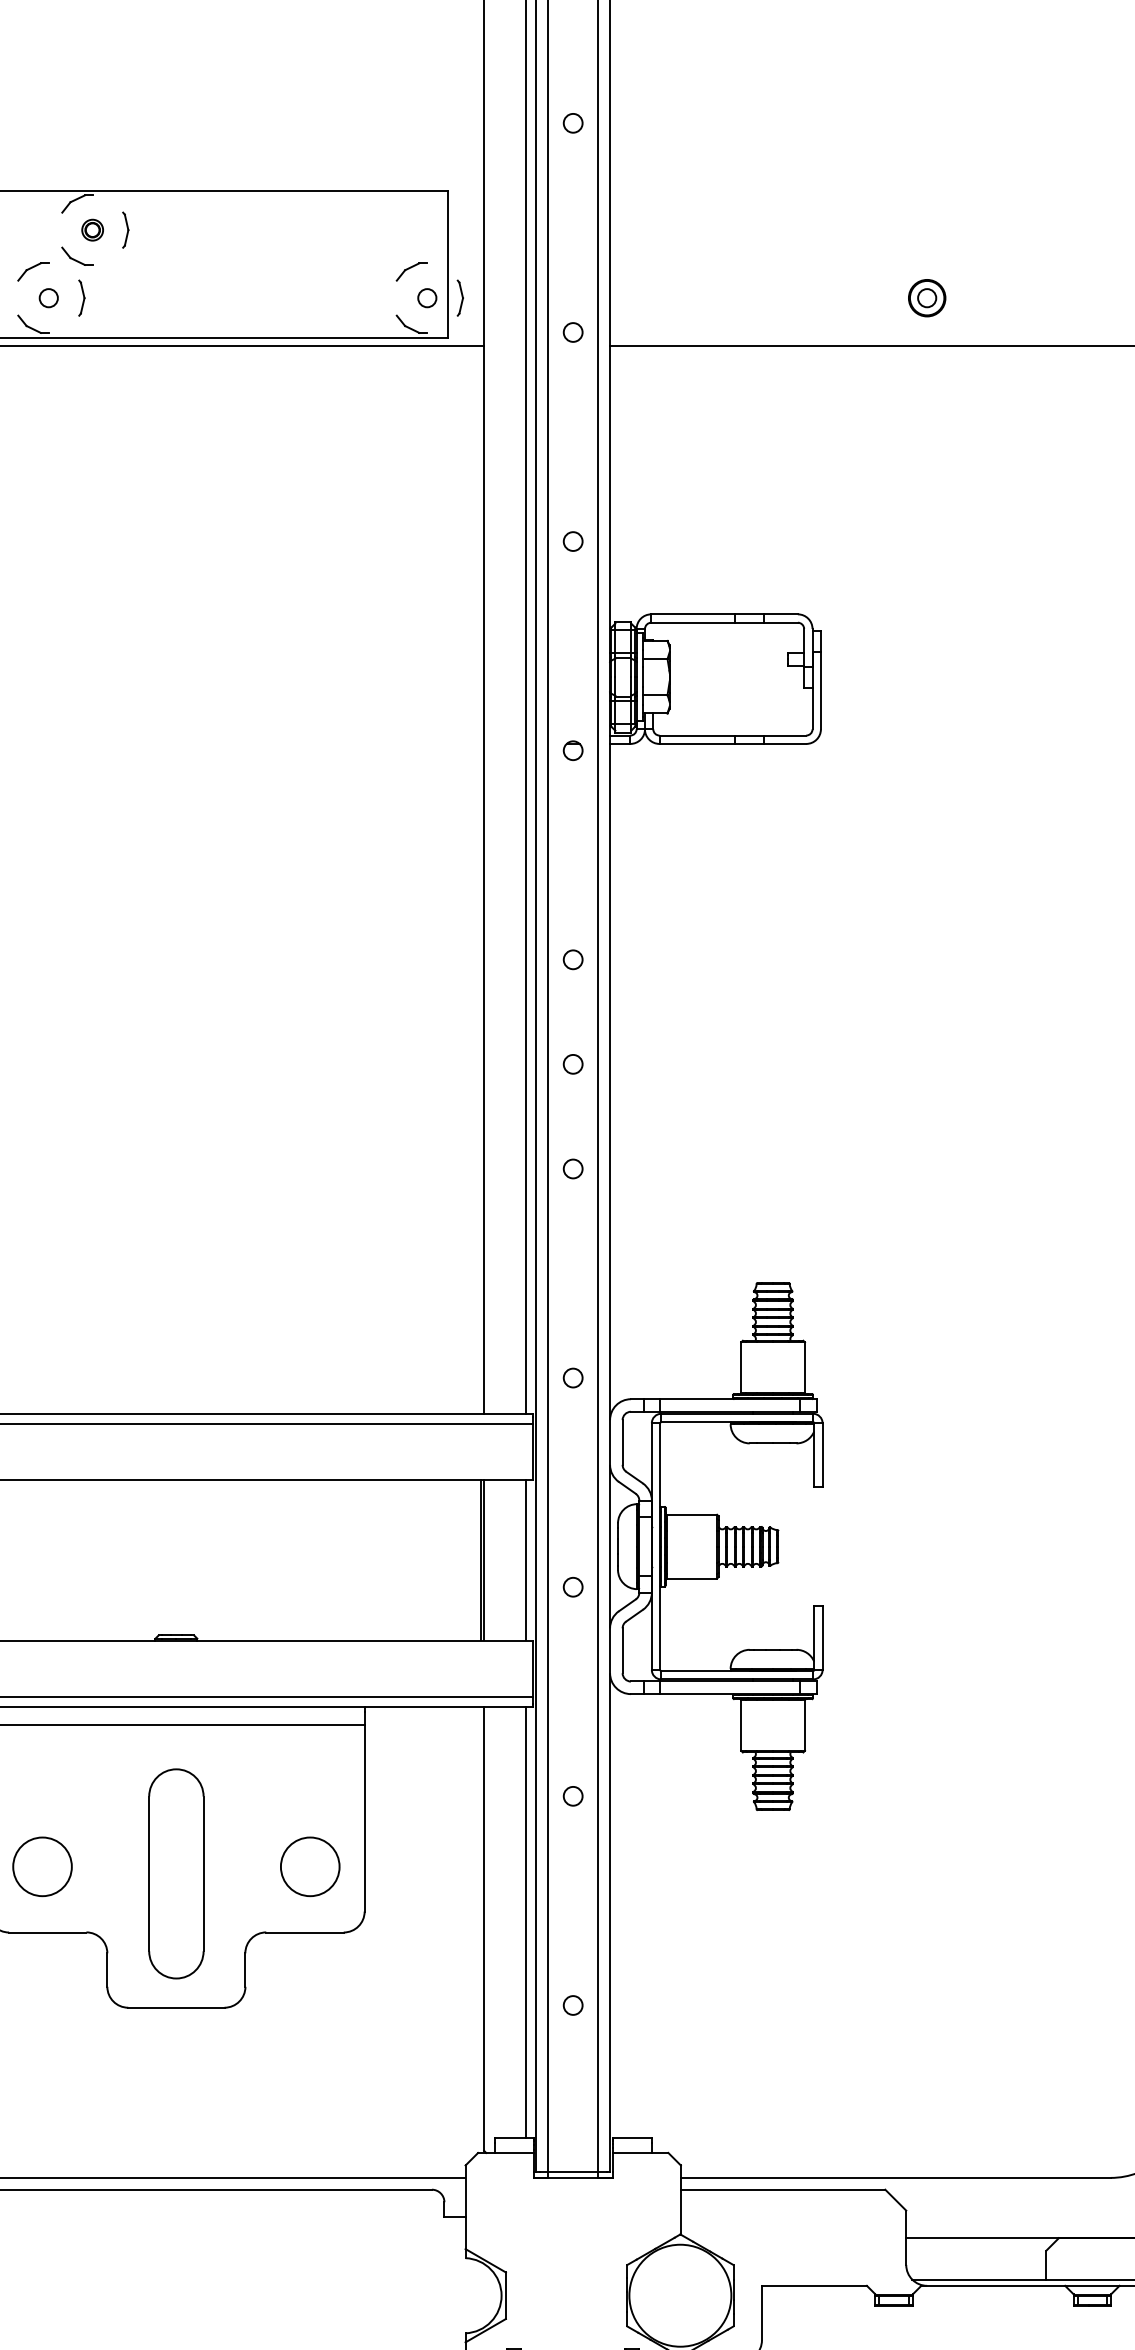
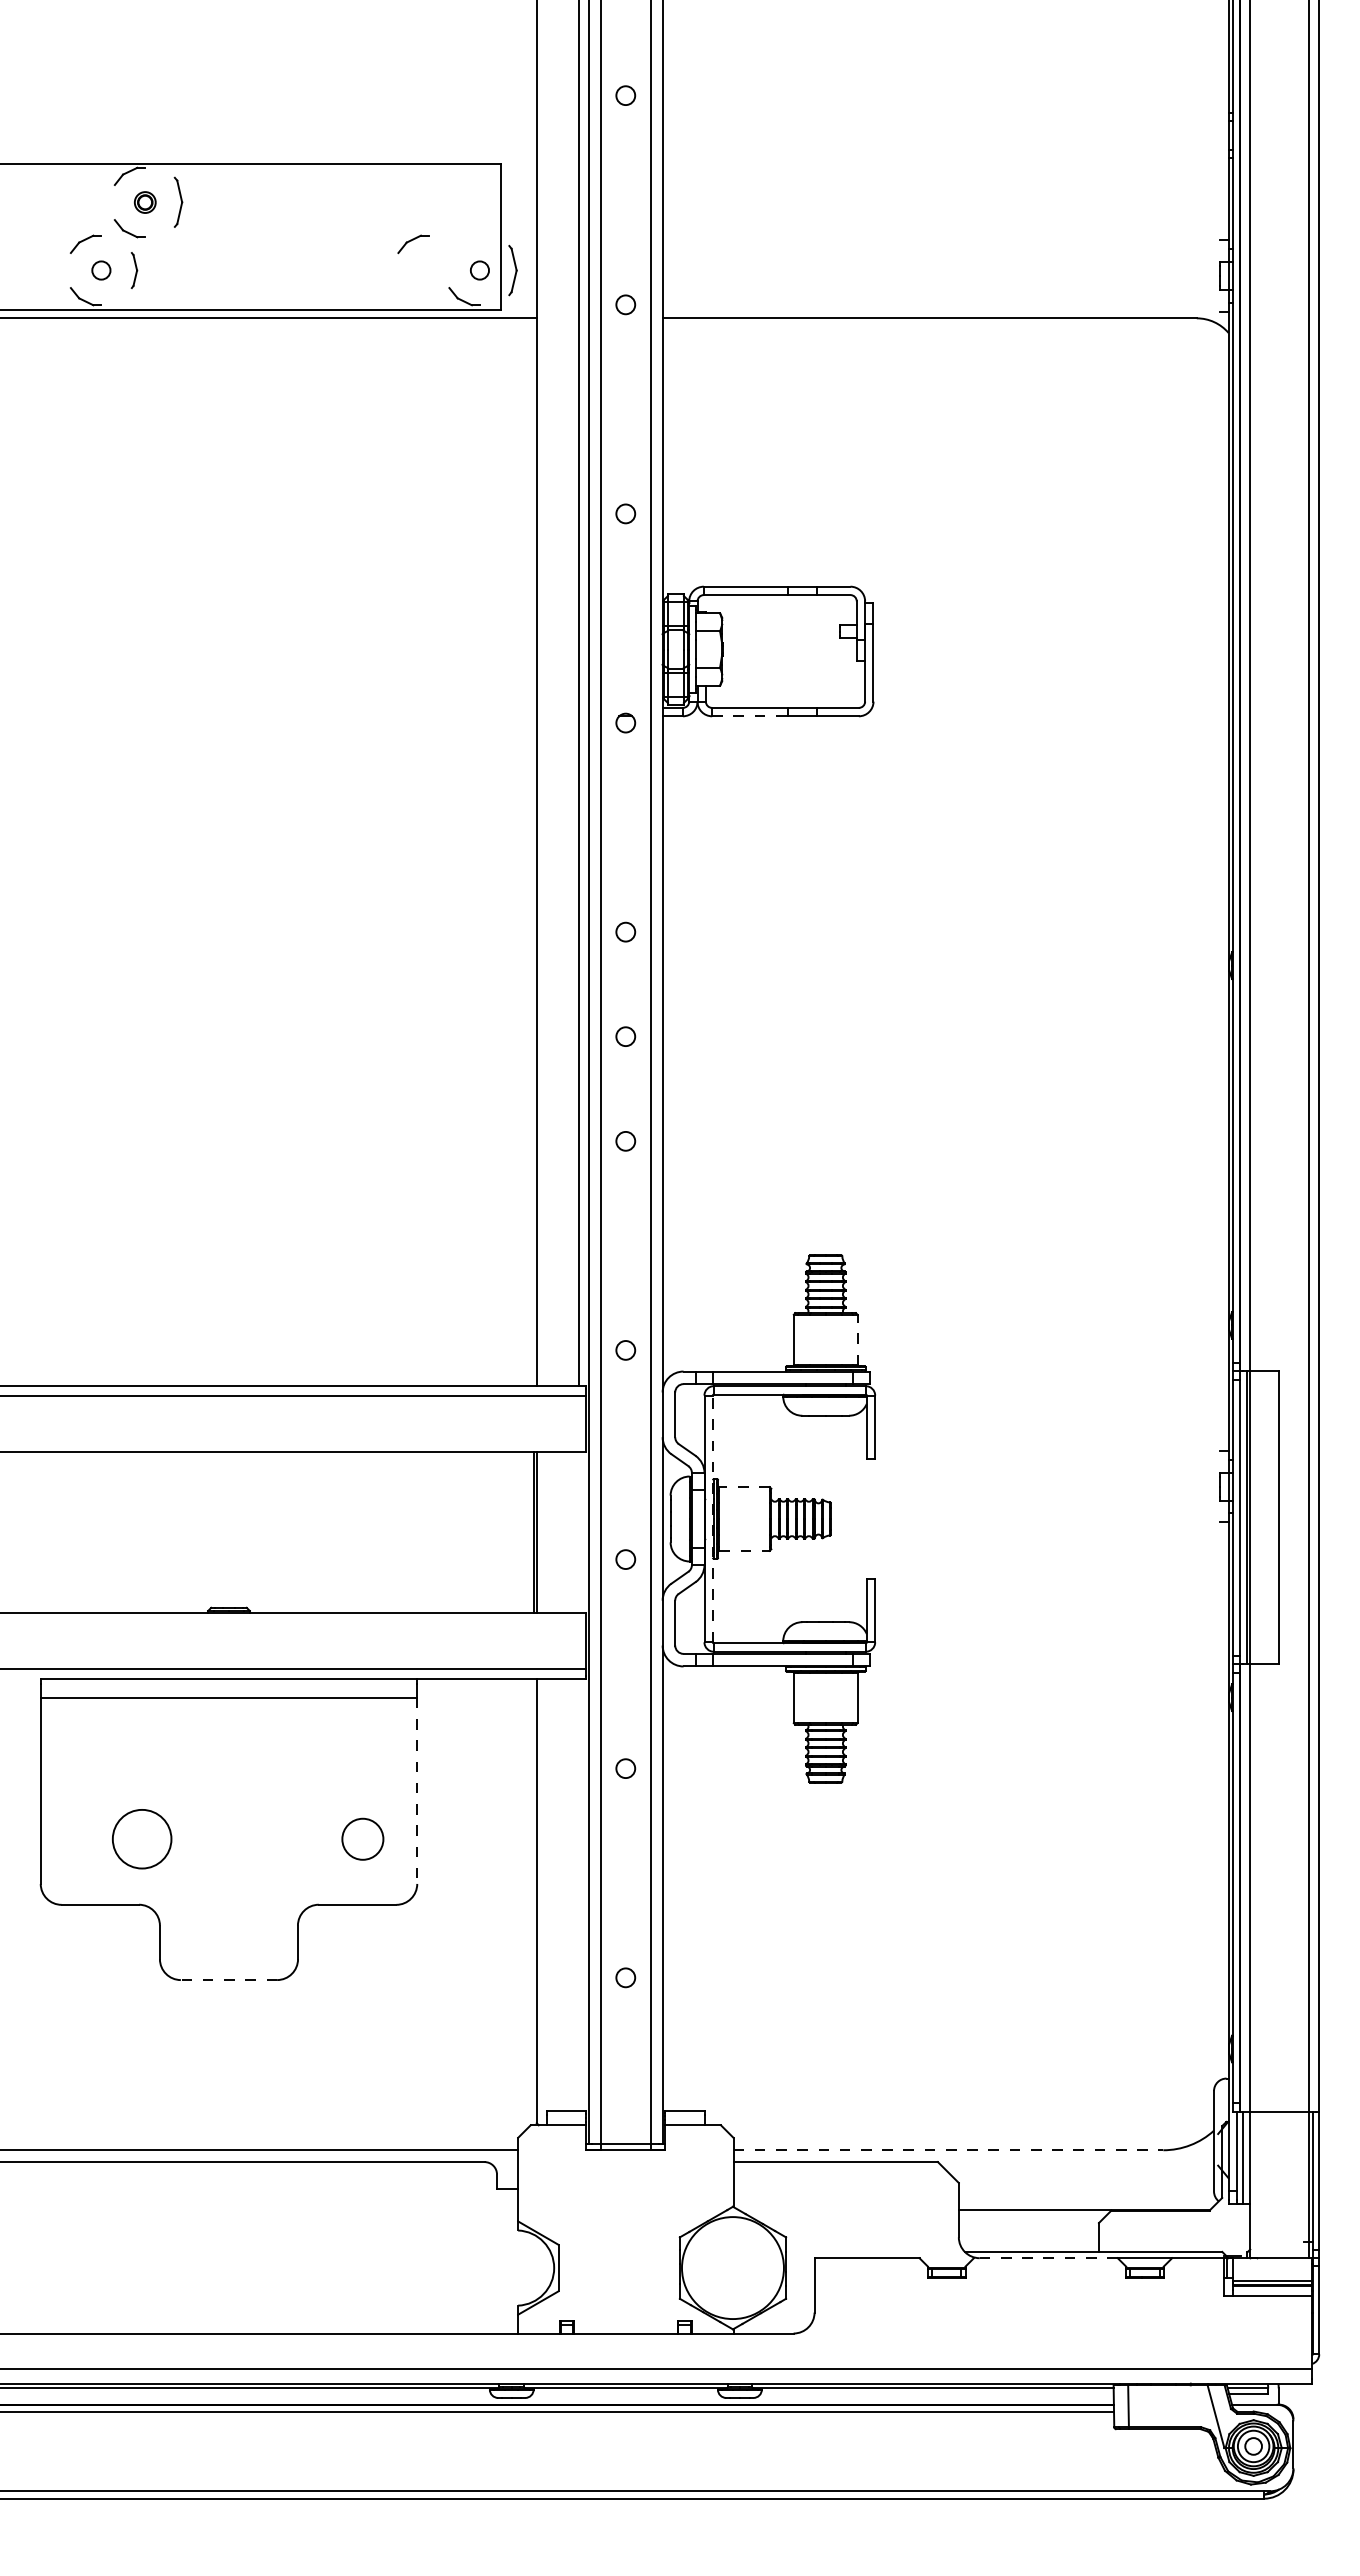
part: (124, 230) -> (177, 202), size x1.4
part: (411, 272) -> (413, 244), moved
part: (459, 298) -> (512, 270), size x1.4
part: (926, 298) -> (979, 270), removed
line: (696, 744) -> (749, 716), solid -> dashed
line: (804, 1367) -> (857, 1339), solid -> dashed
line: (691, 1515) -> (744, 1487), solid -> dashed
line: (659, 1546) -> (712, 1518), solid -> dashed
line: (525, 1560) -> (578, 1532), removed
line: (692, 1578) -> (745, 1550), solid -> dashed
line: (364, 1819) -> (417, 1791), solid -> dashed
circle: (41, 1867) -> (141, 1839), moved
circle: (309, 1867) -> (362, 1839), size x0.7
part: (175, 1873) -> (228, 1845), removed
line: (525, 1922) -> (578, 1894), removed
line: (175, 2008) -> (228, 1980), solid -> dashed
line: (895, 2178) -> (948, 2150), solid -> dashed
line: (992, 2286) -> (1045, 2258), solid -> dashed

